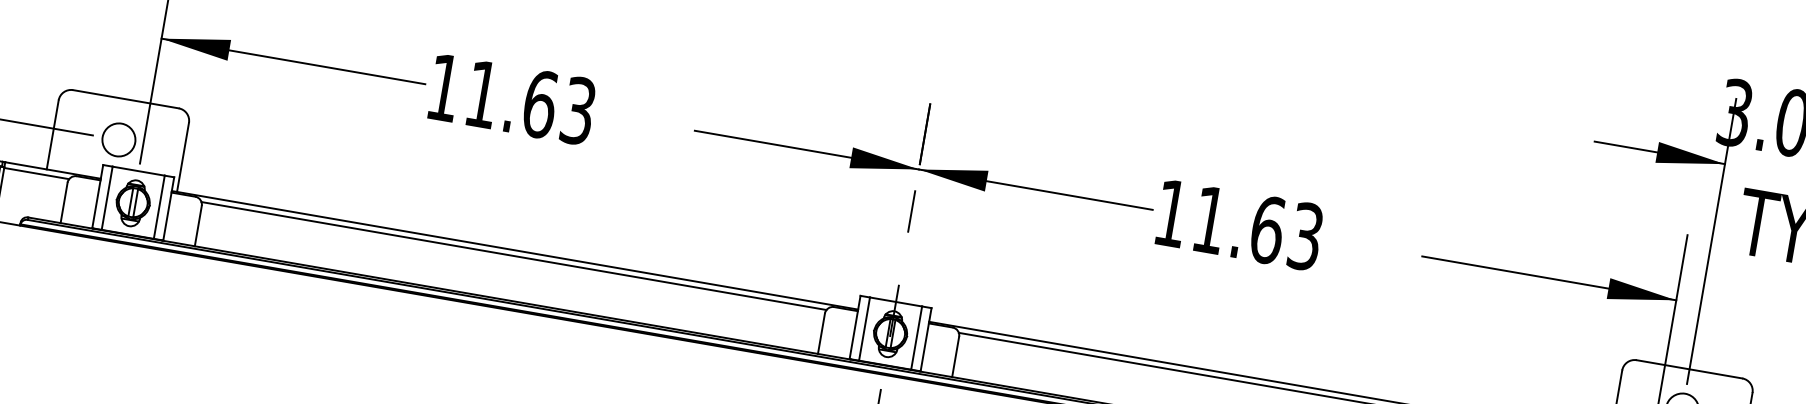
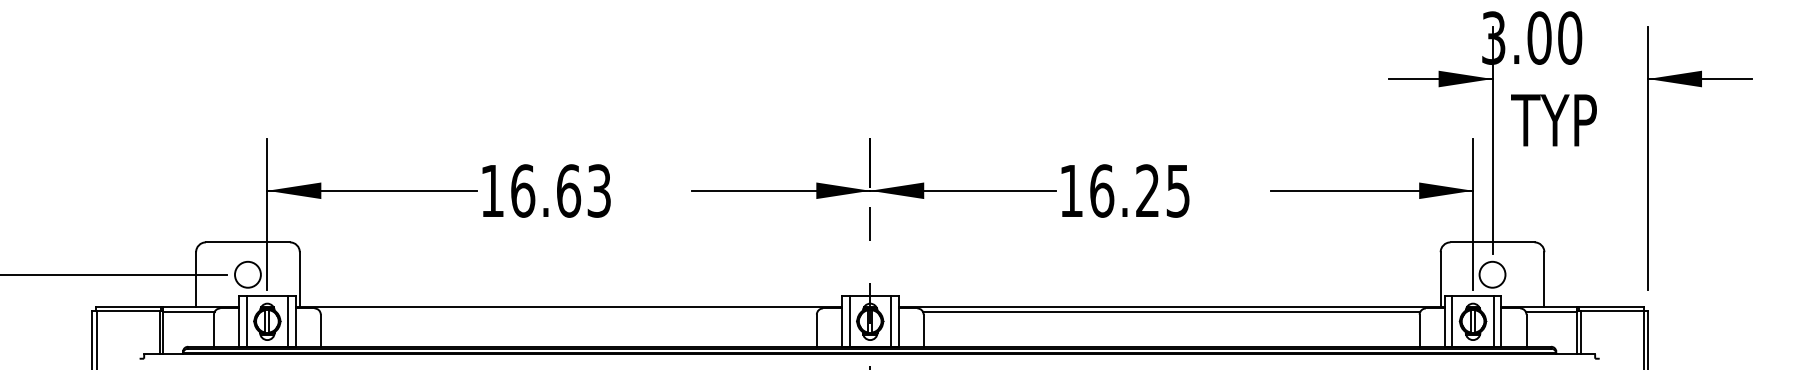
text: (483, 93) -> (523, 190), 11.63 -> 16.63
text: (1257, 227) -> (1139, 190), 11.63 -> 16.25
line: (513, 255) -> (568, 311), removed

